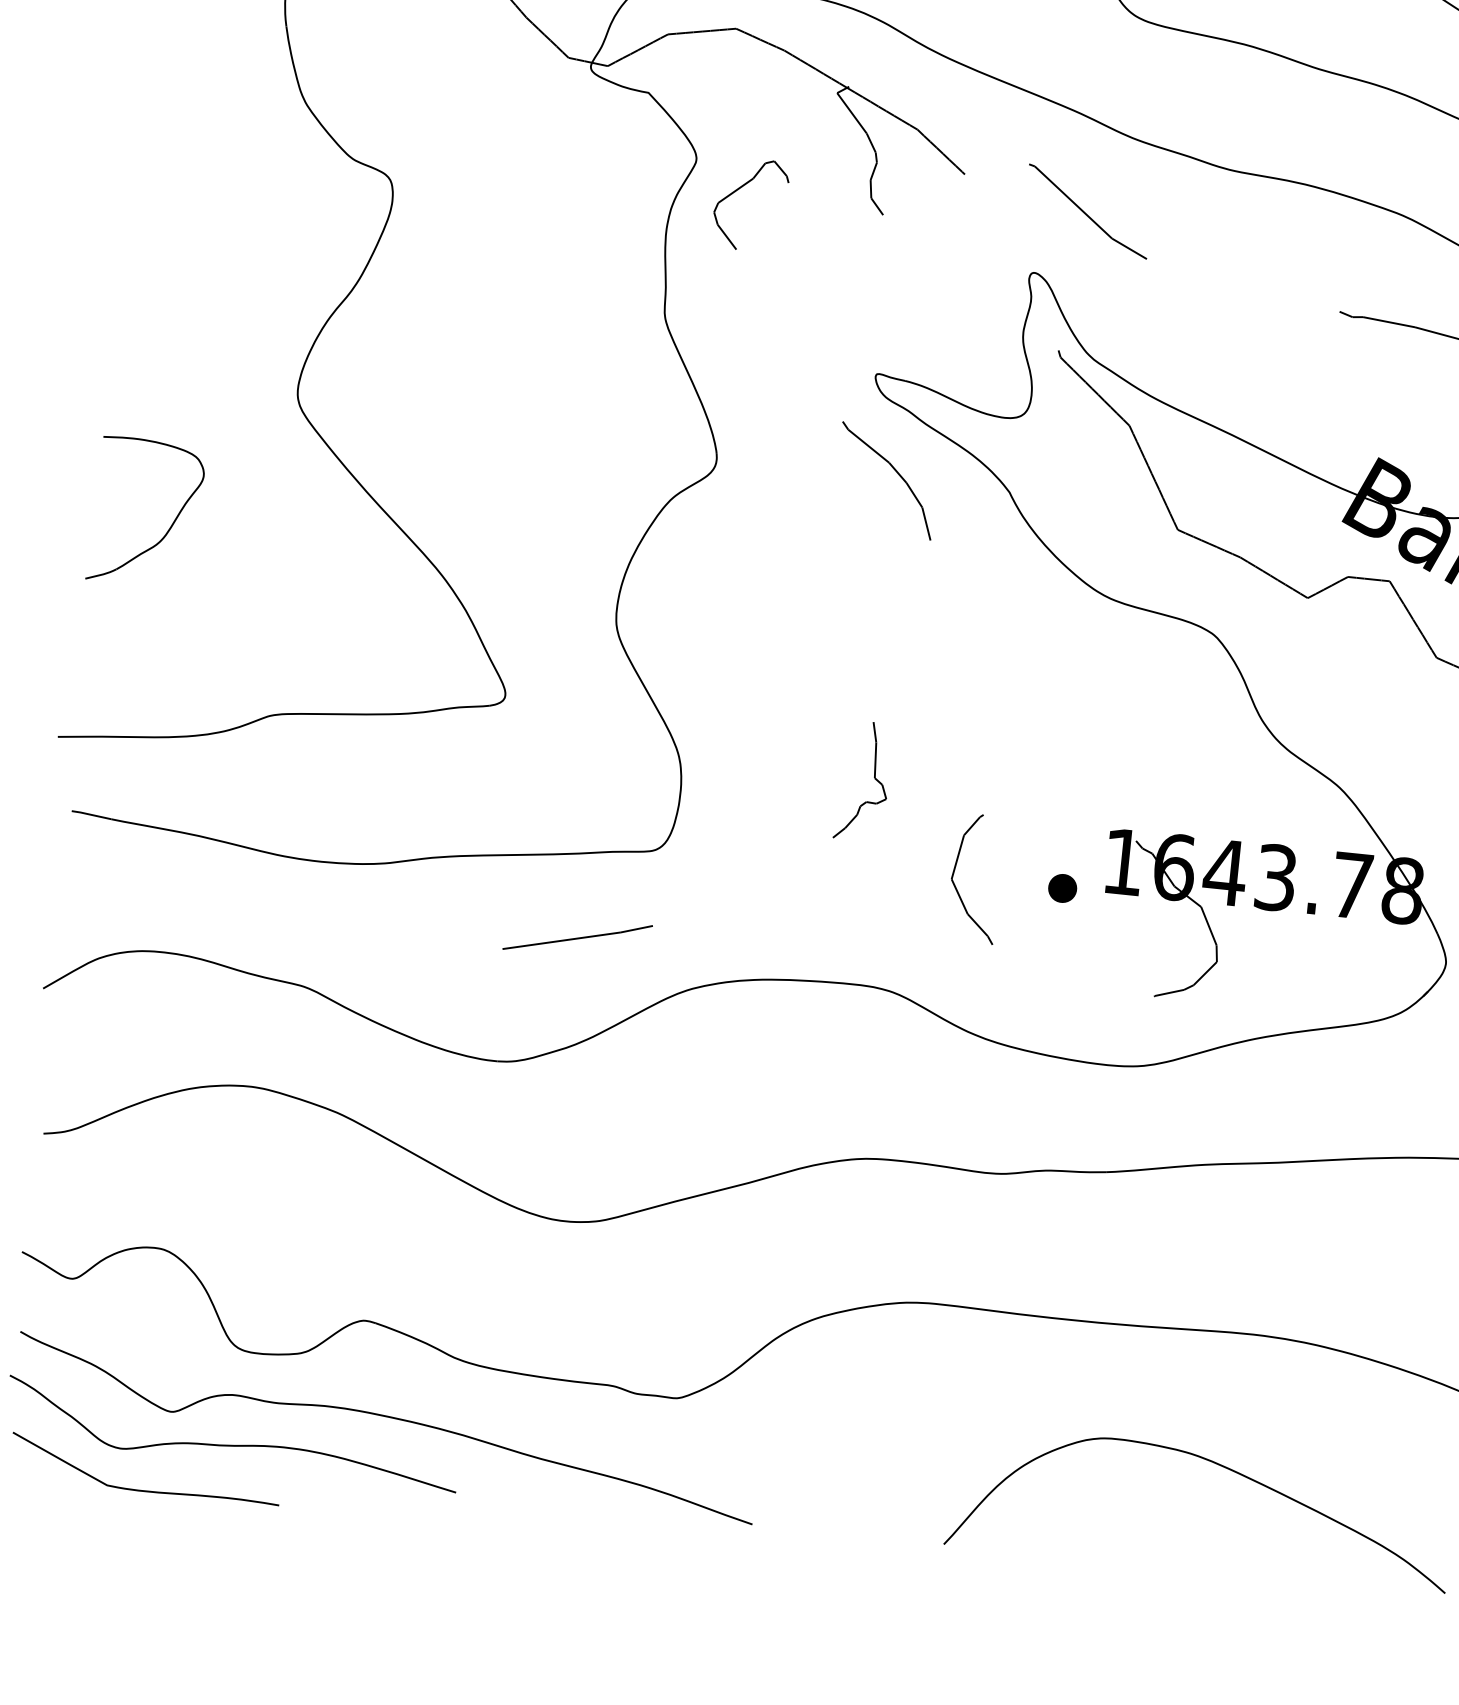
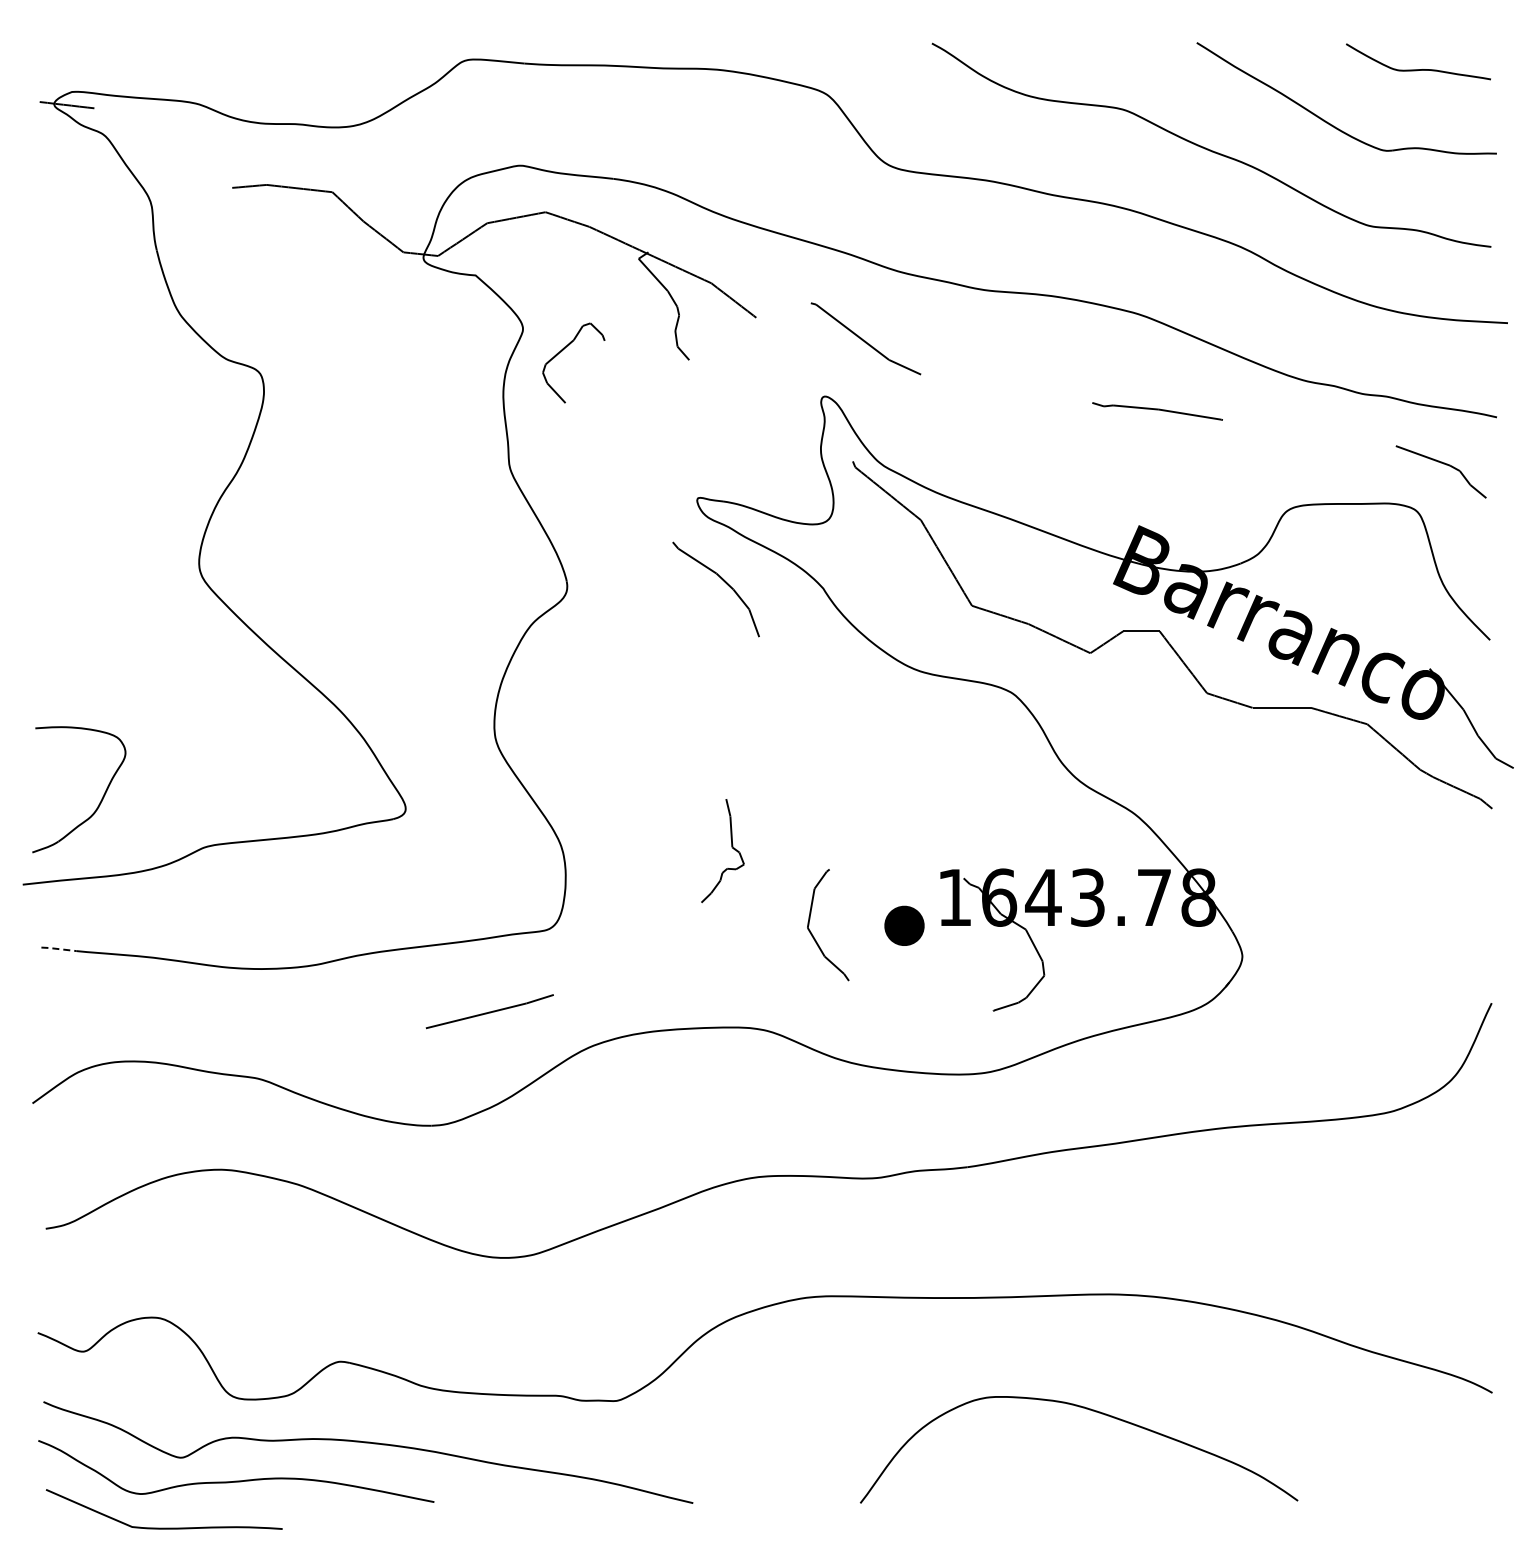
part: (169, 527) -> (100, 800), moved
line: (92, 815) -> (59, 949), solid -> dashed
part: (1062, 887) -> (904, 925), size x1.6

